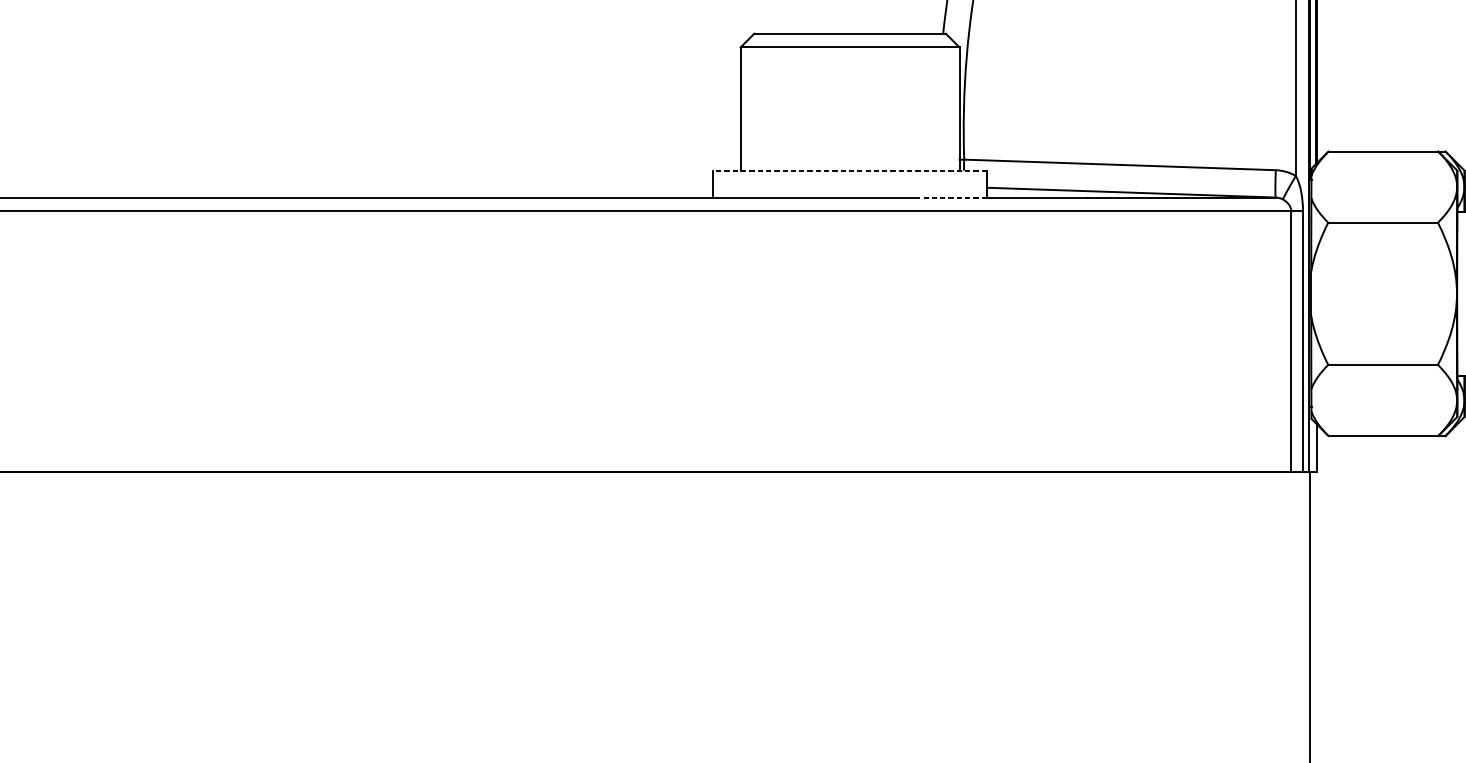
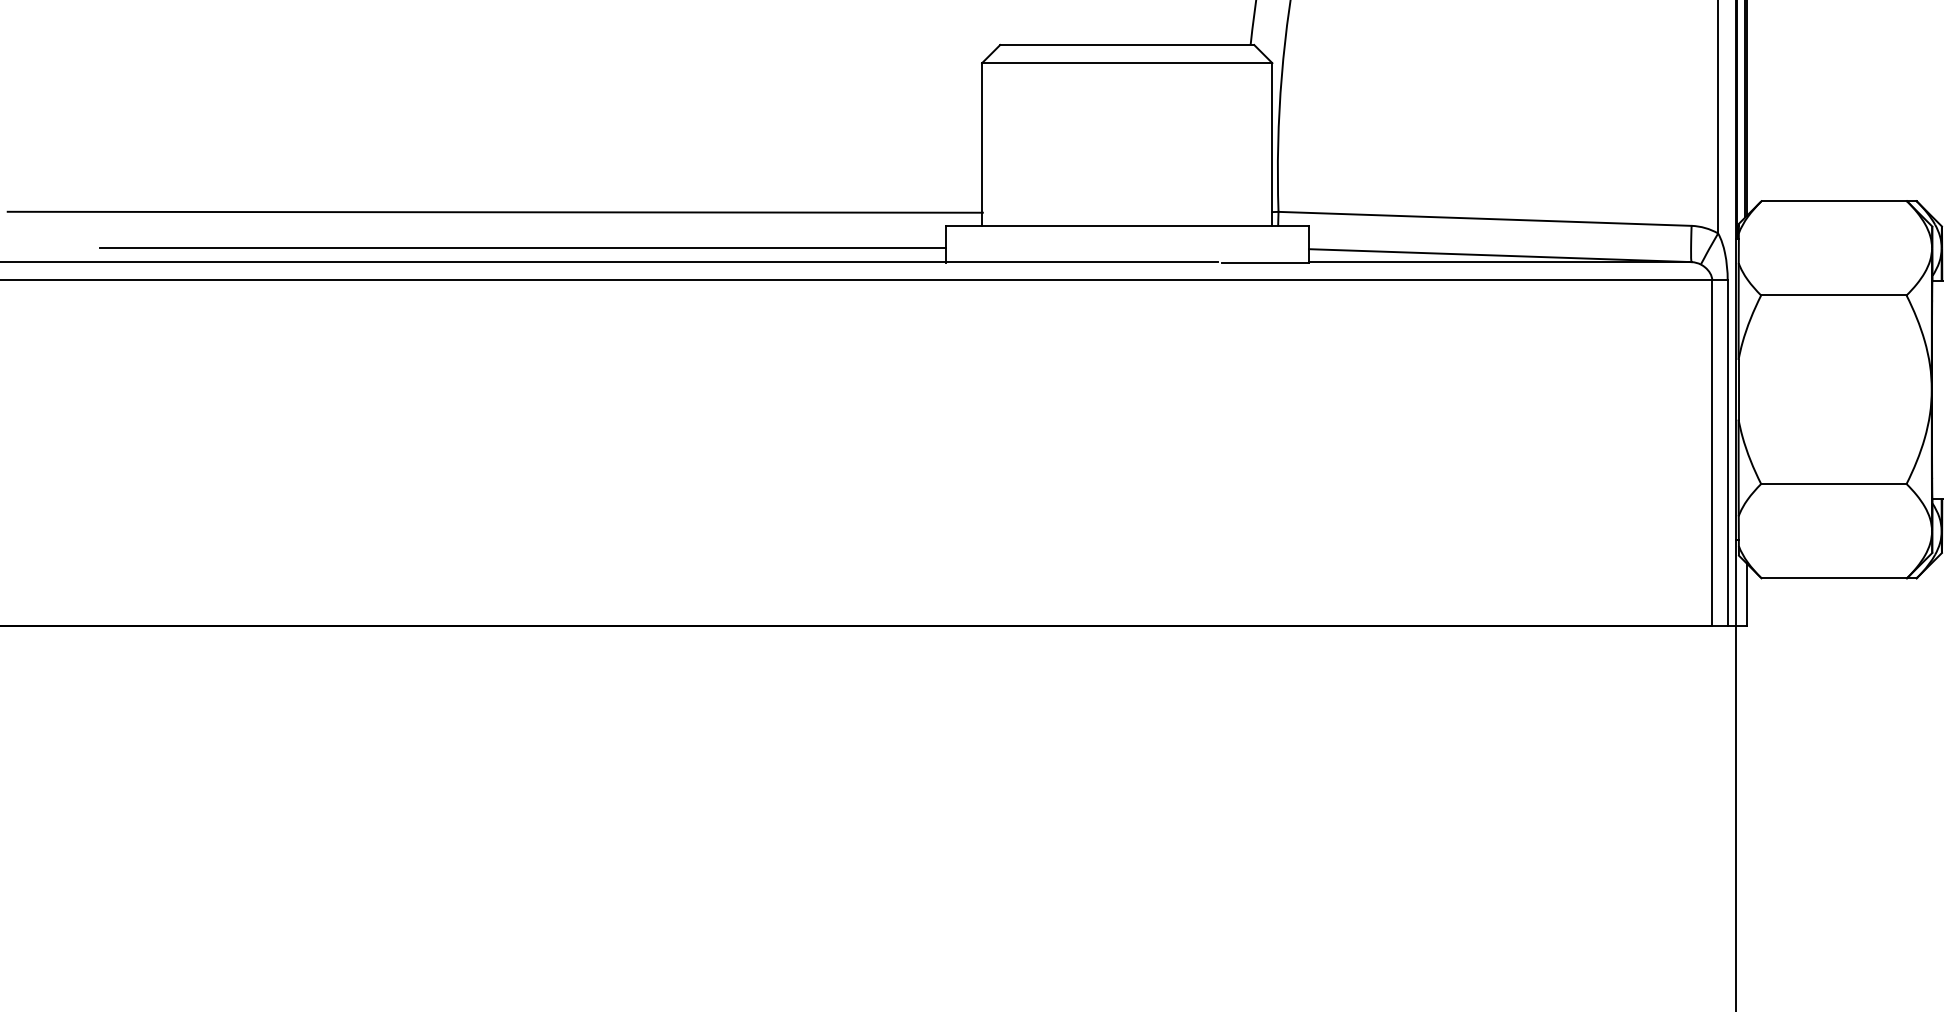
line: (372, 159) -> (494, 211), added
line: (849, 170) -> (1126, 226), dashed -> solid
line: (394, 187) -> (523, 248), added
line: (954, 197) -> (1265, 262), dashed -> solid

